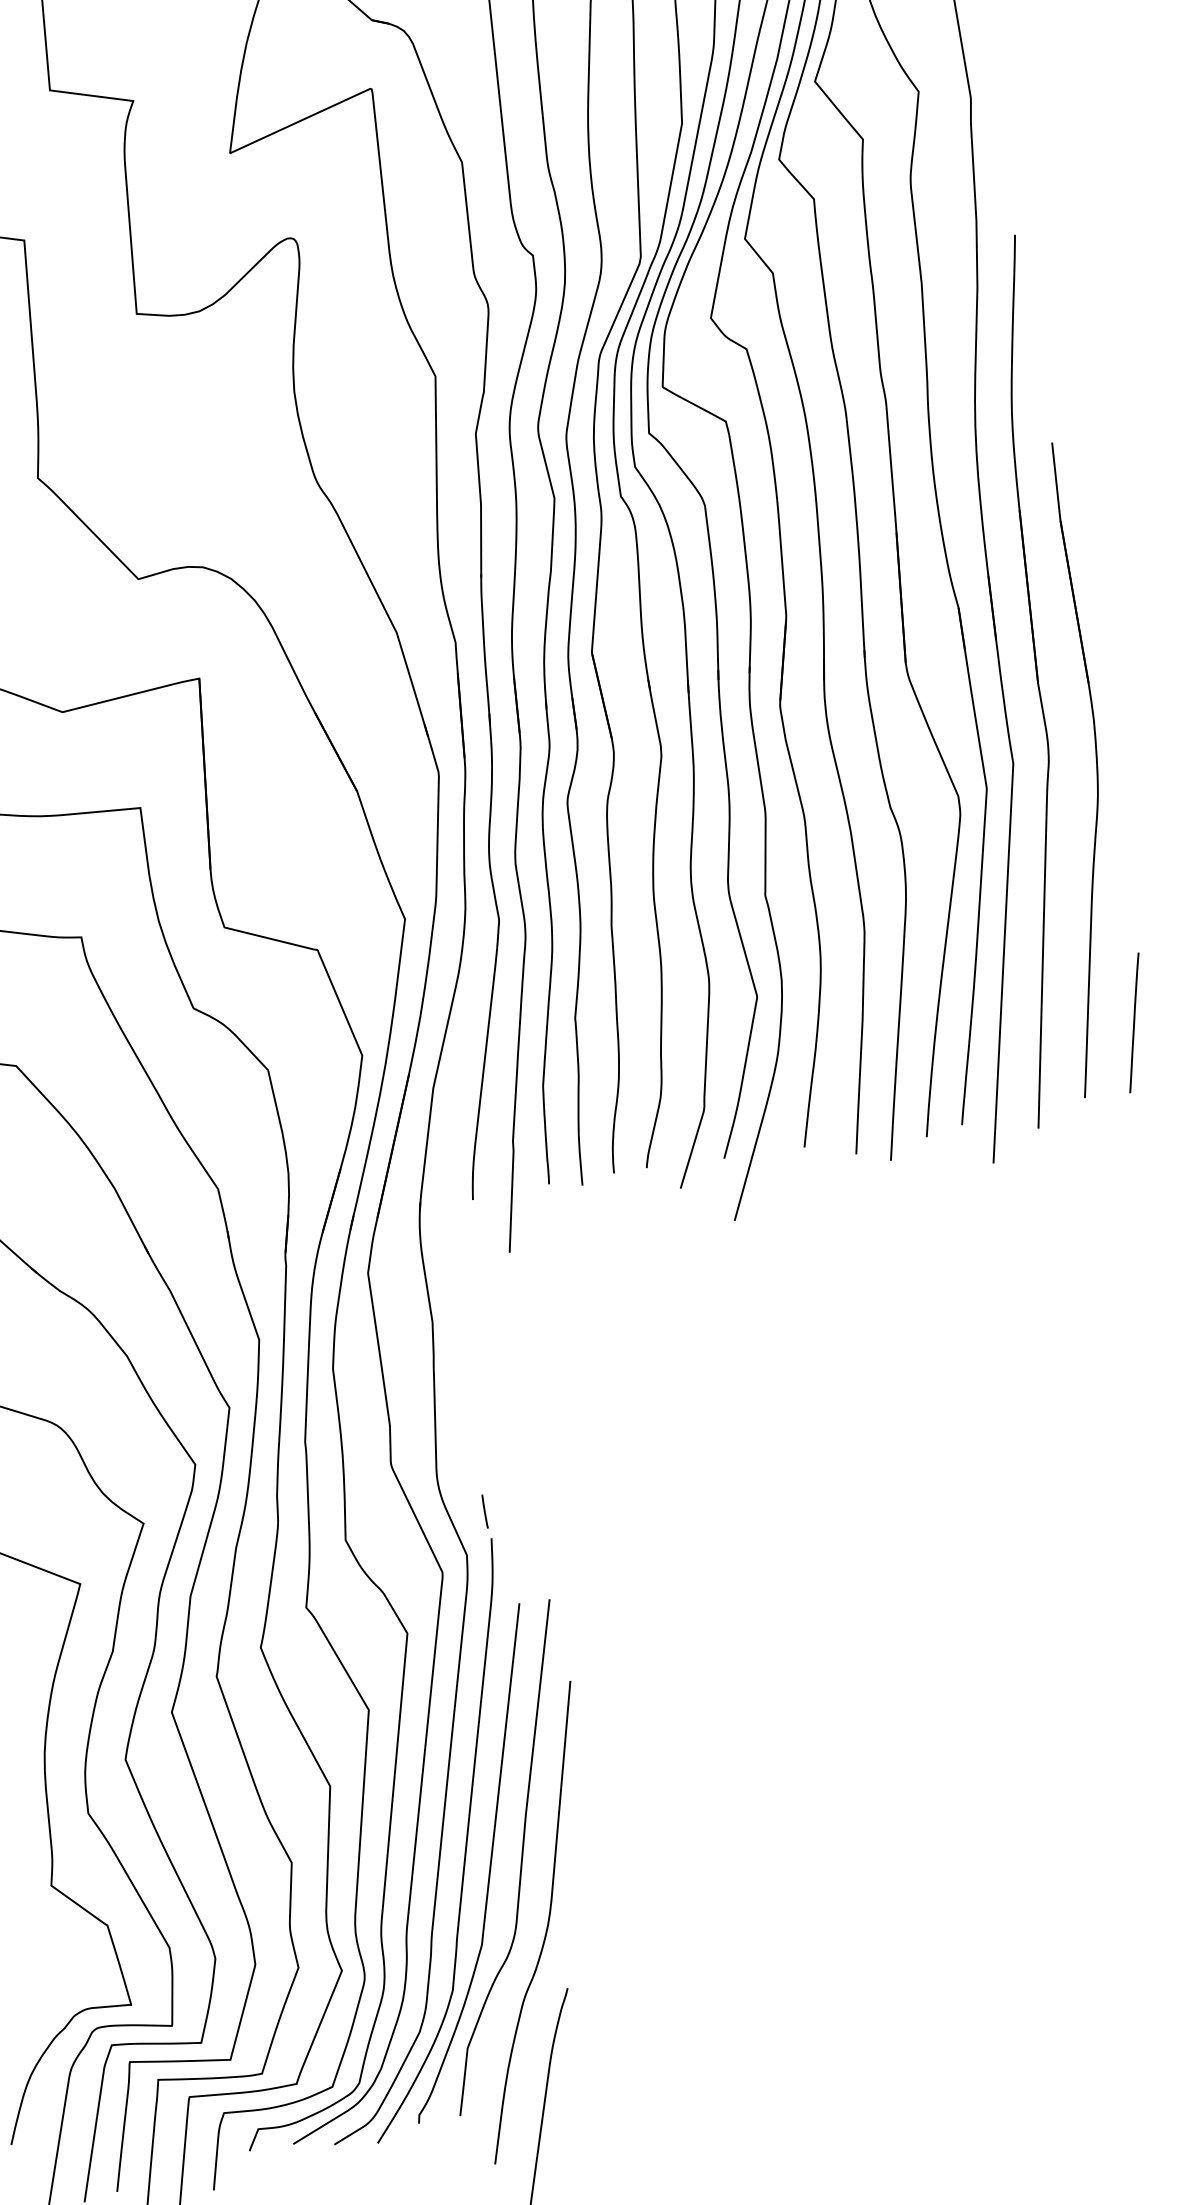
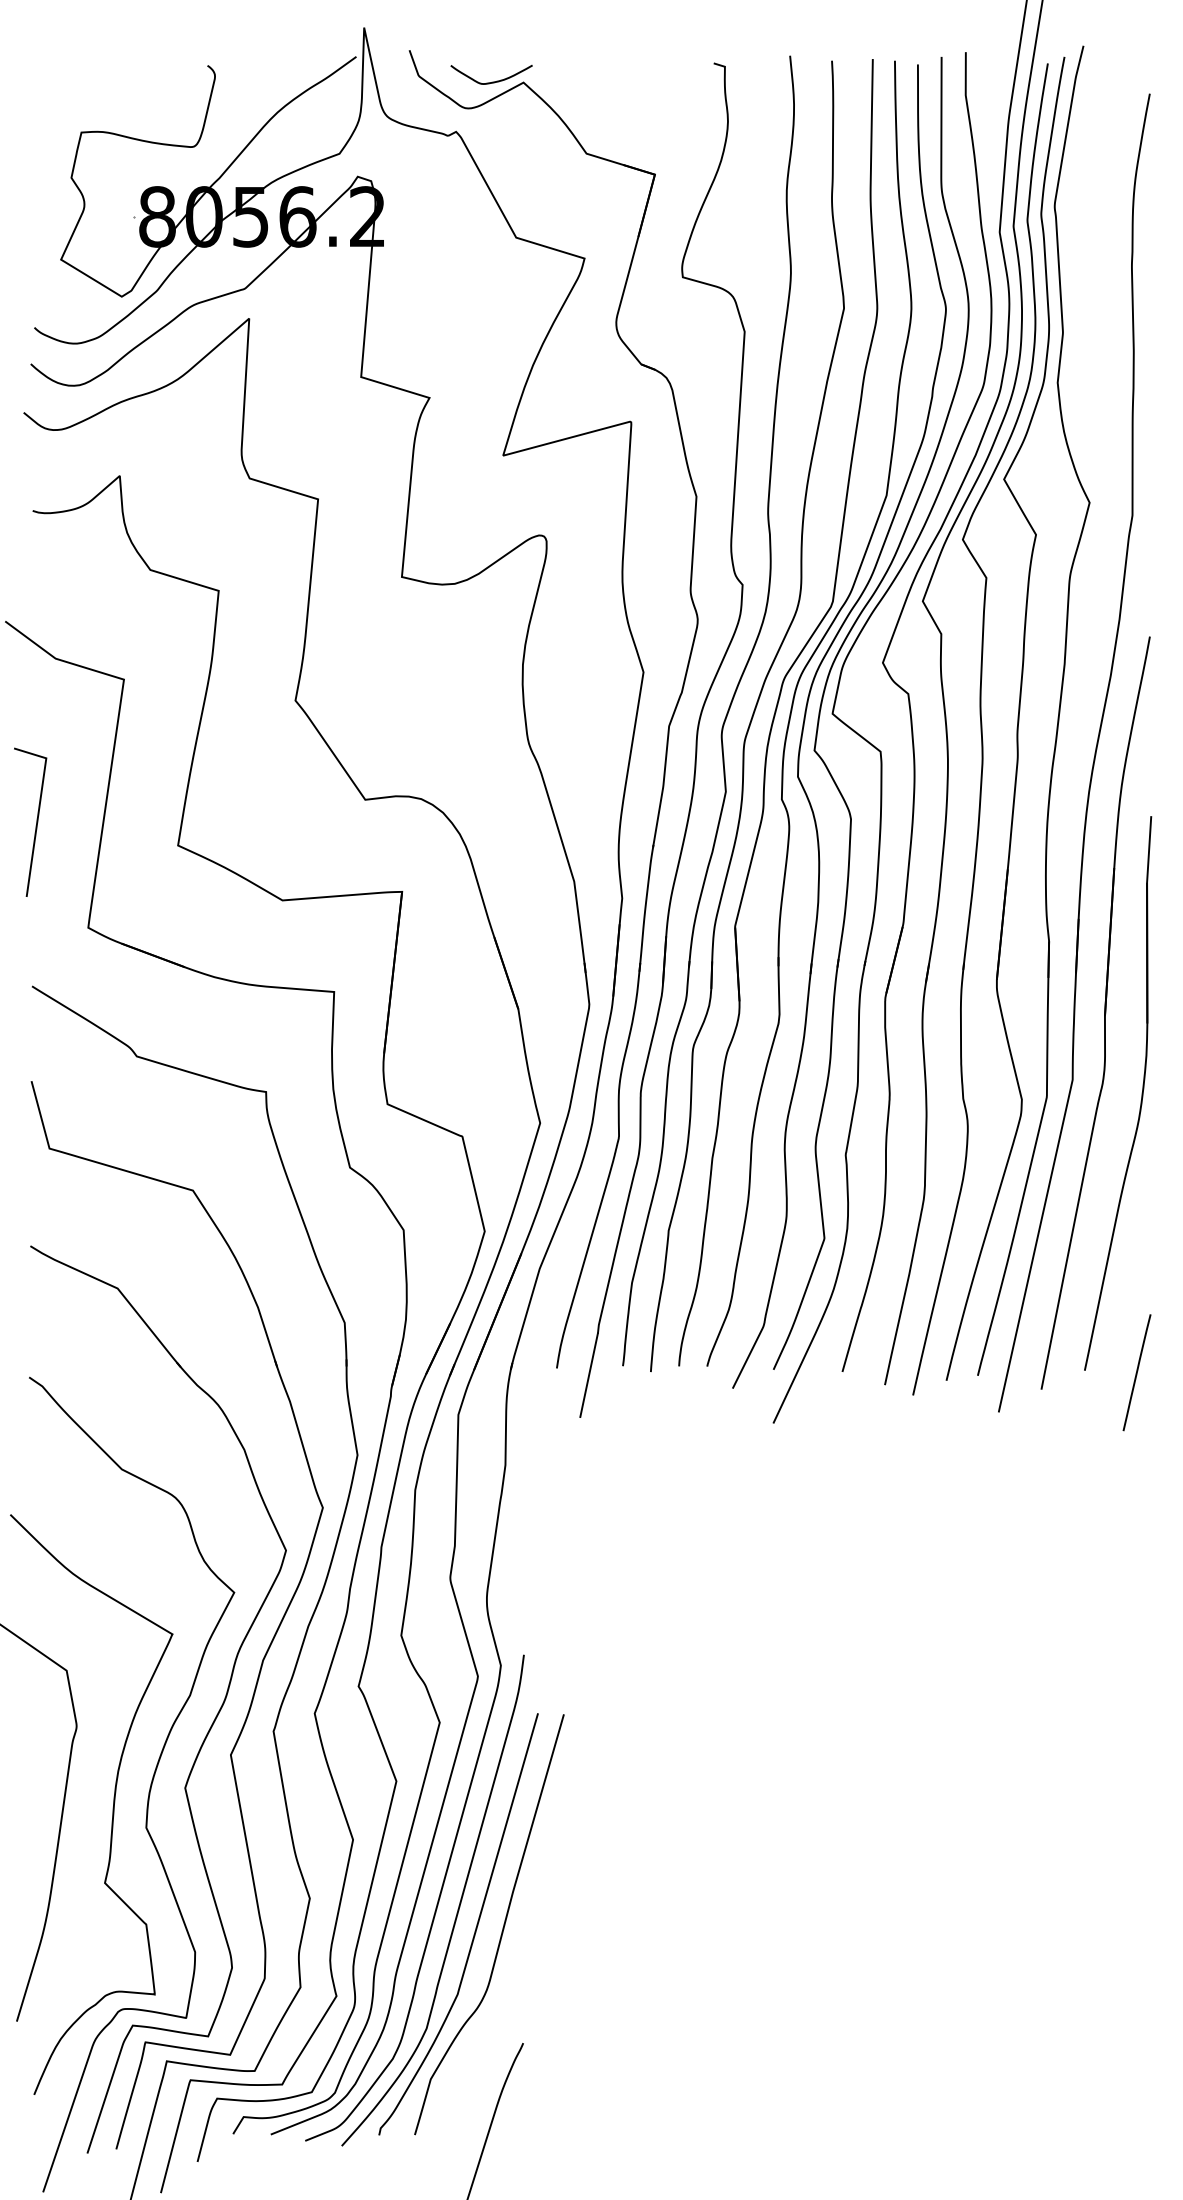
line: (1133, 1022) -> (1136, 1372), moved
line: (485, 1511) -> (522, 1631), removed
curve: (546, 1925) -> (514, 1987), removed

